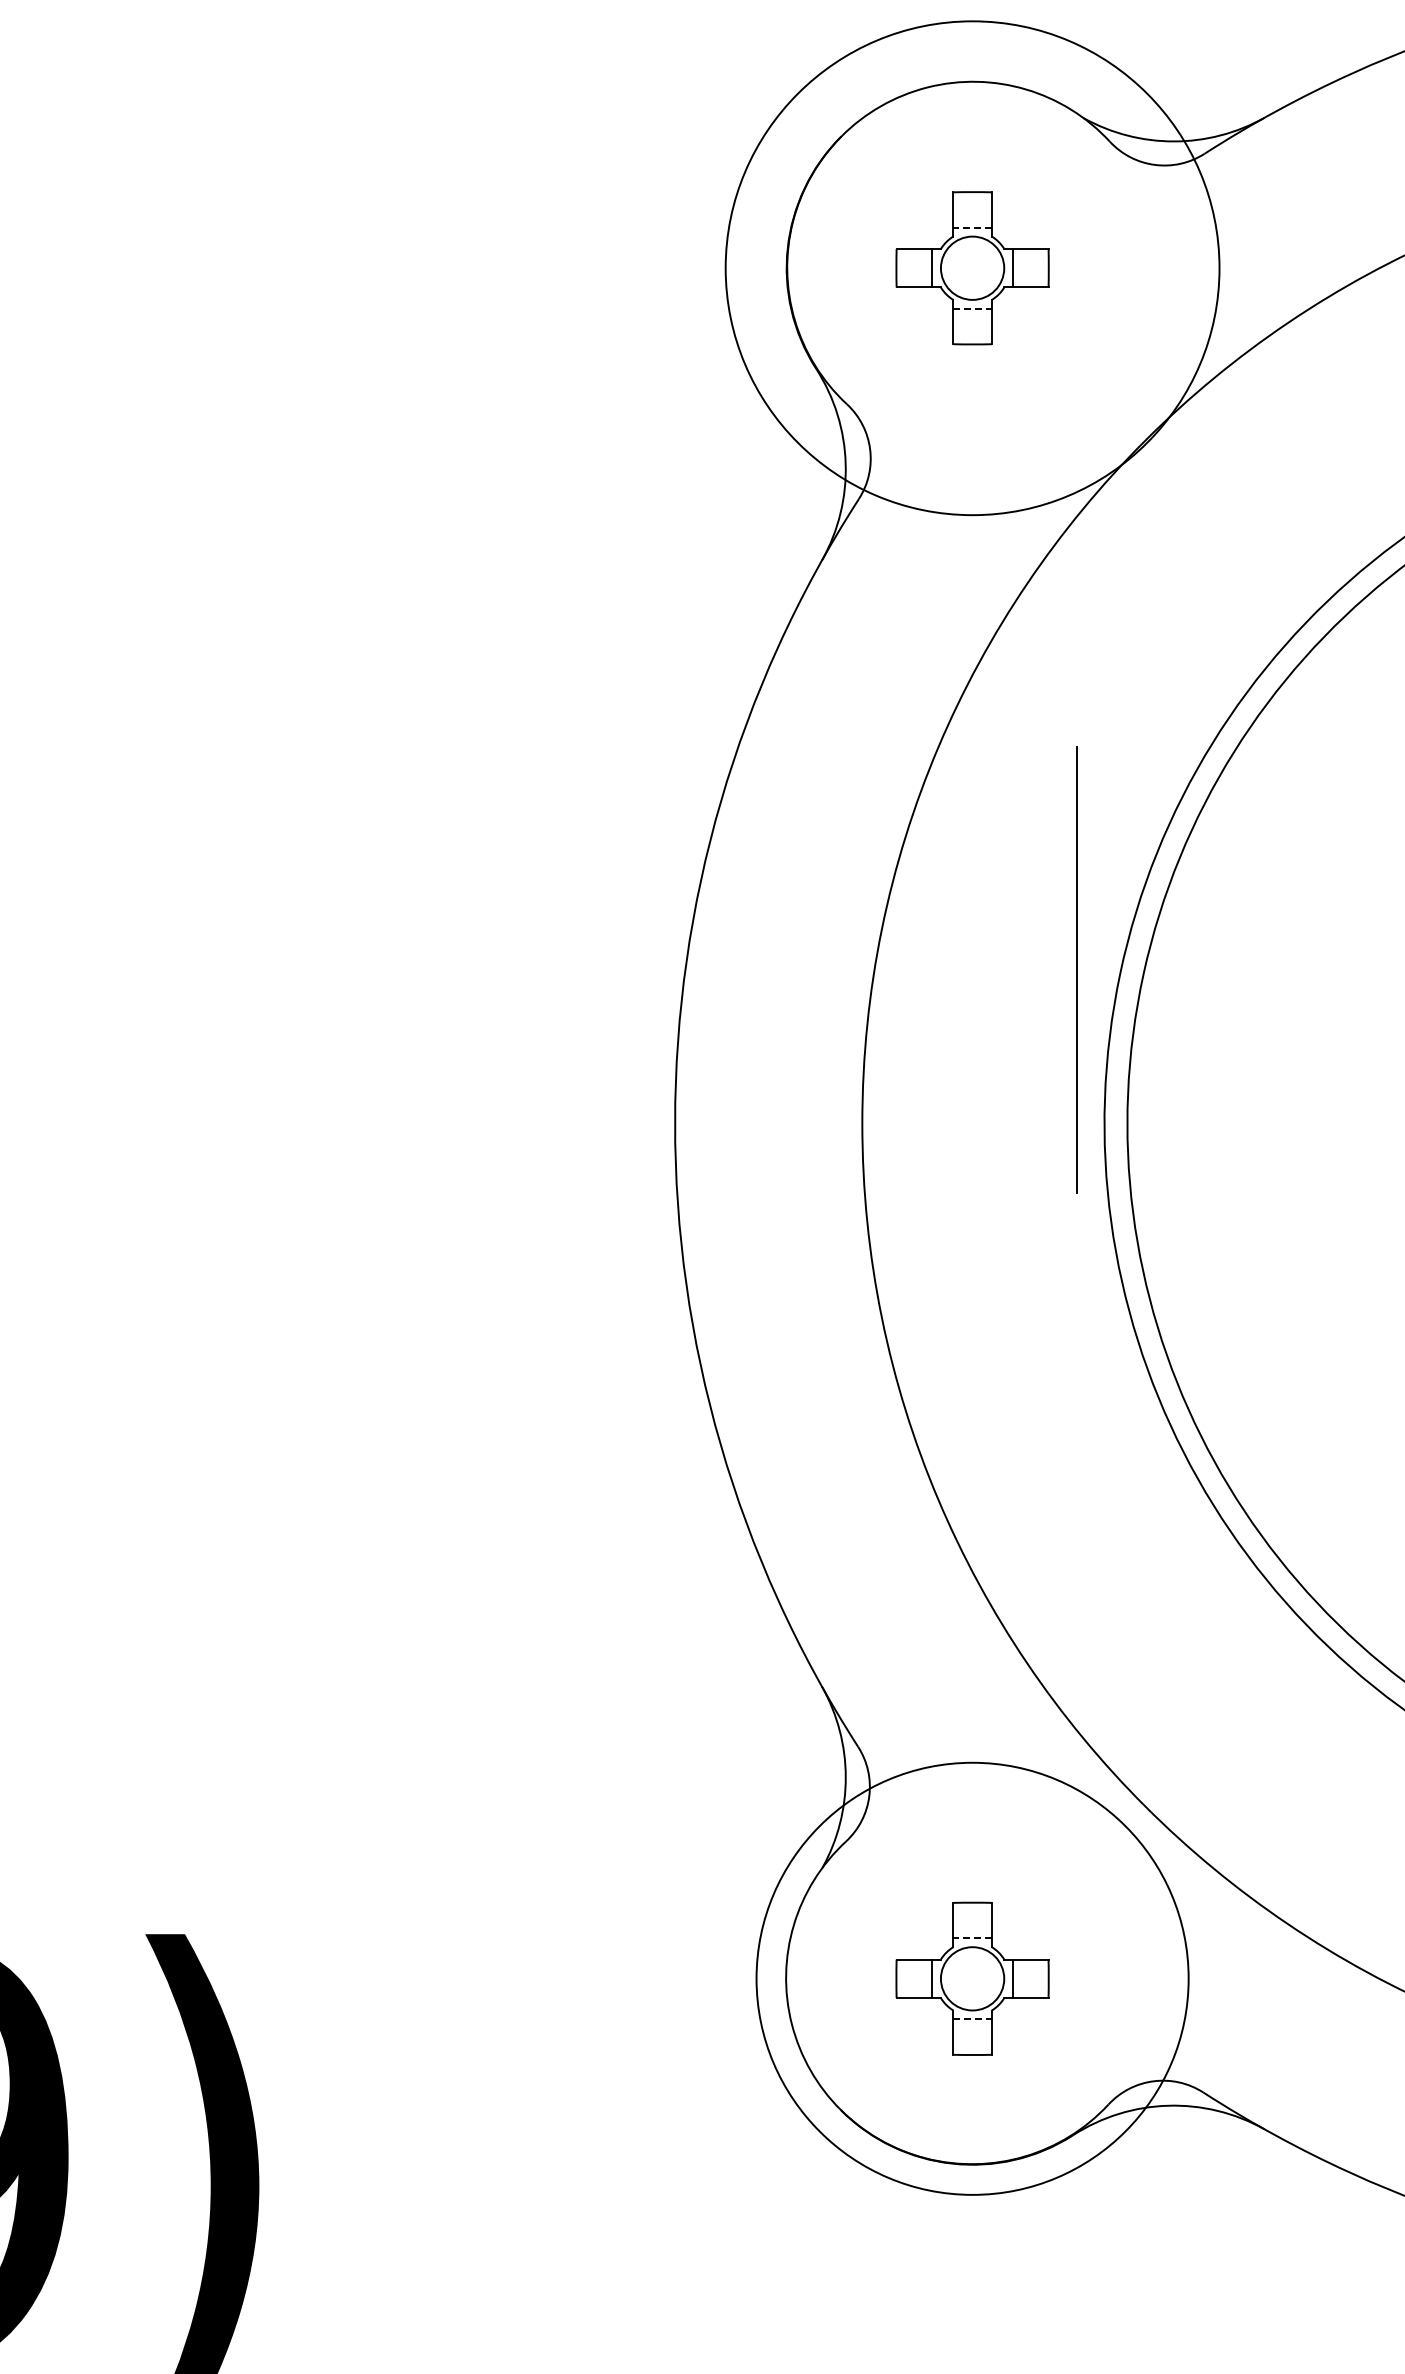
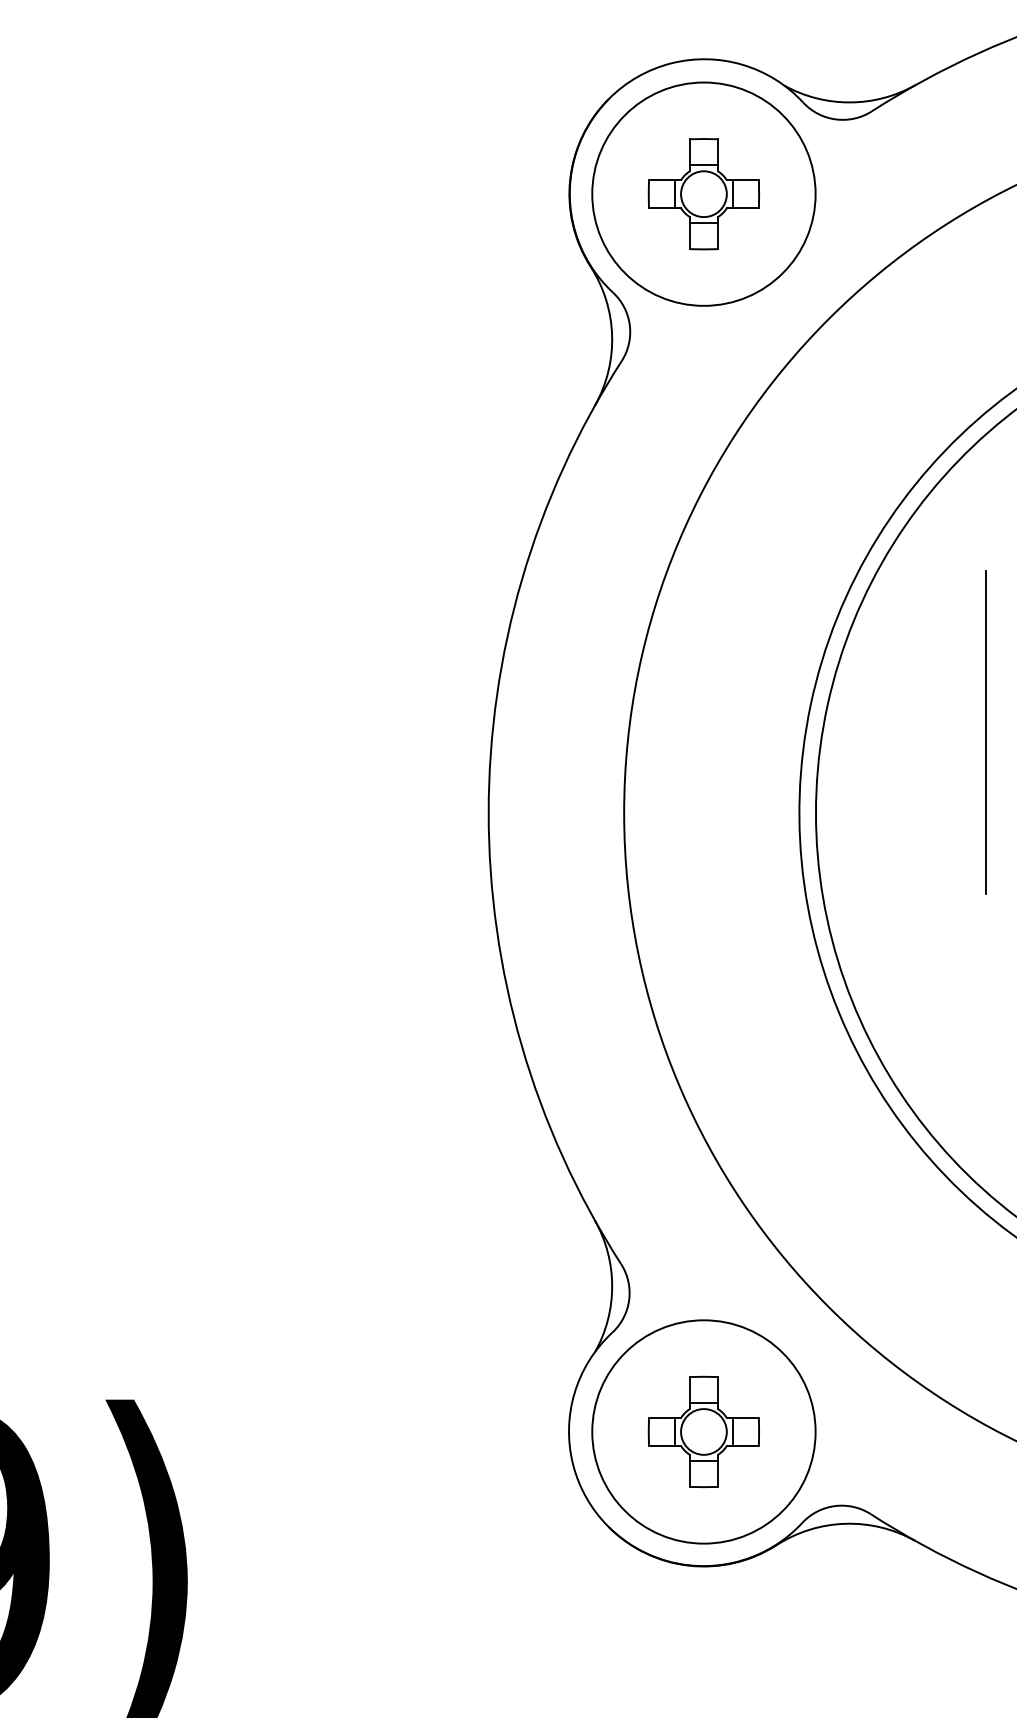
line: (972, 227) -> (703, 164), dashed -> solid
circle: (972, 267) -> (703, 193), size x0.62
line: (973, 308) -> (704, 223), dashed -> solid
line: (1076, 969) -> (986, 732), moved
line: (972, 1938) -> (703, 1402), dashed -> solid
circle: (972, 1978) -> (703, 1431), size x0.71
line: (973, 2019) -> (704, 1461), dashed -> solid

